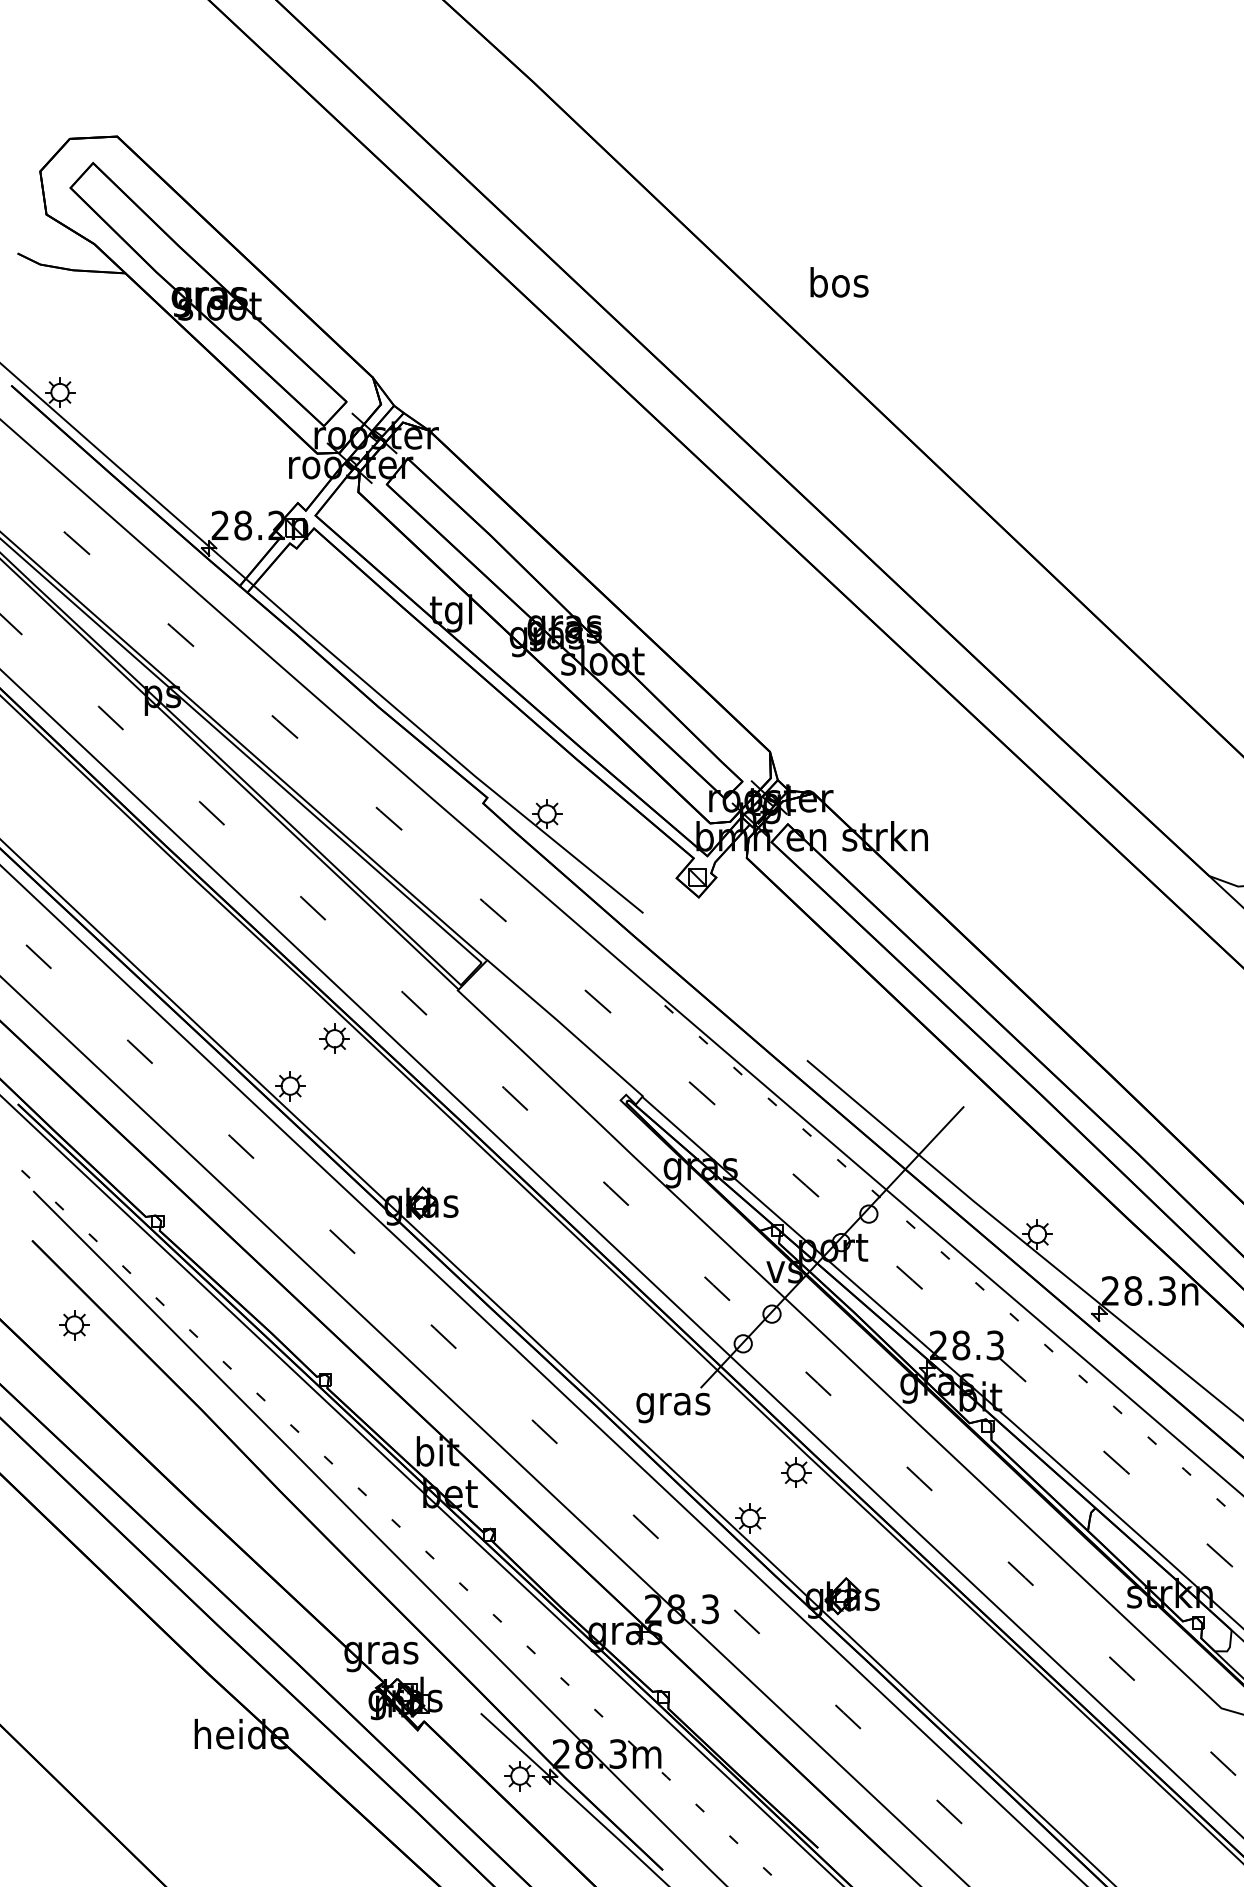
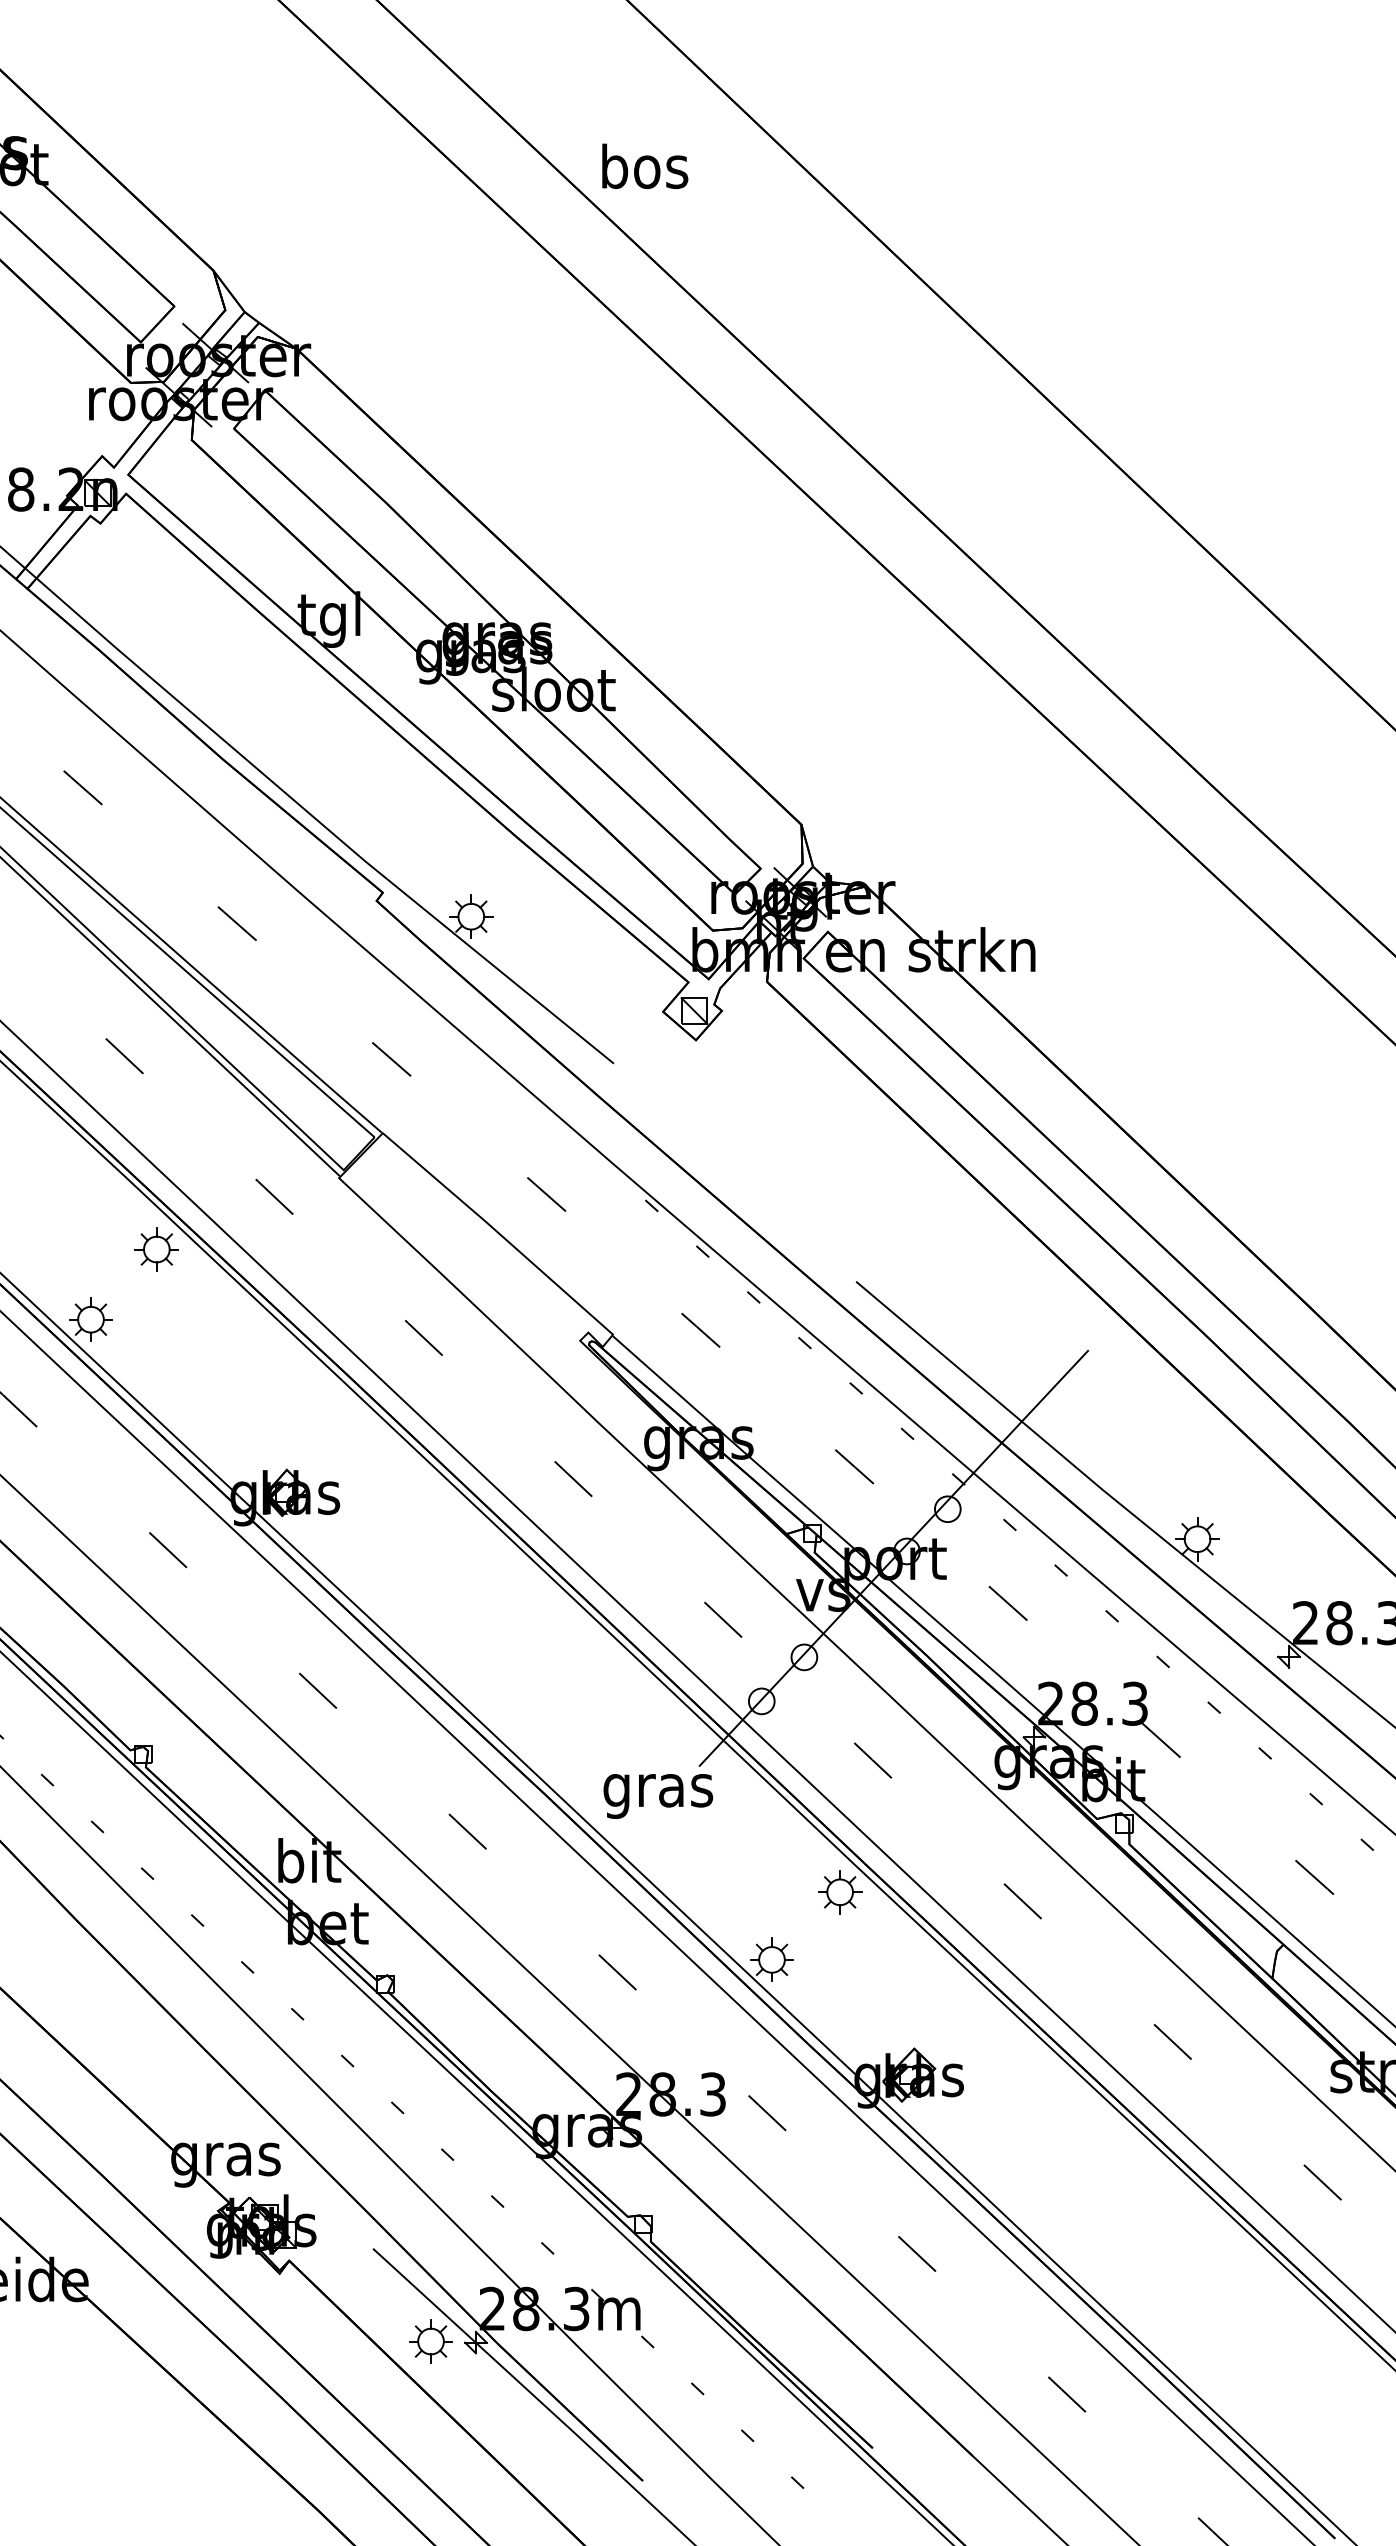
text: (839, 282) -> (645, 166), moved

